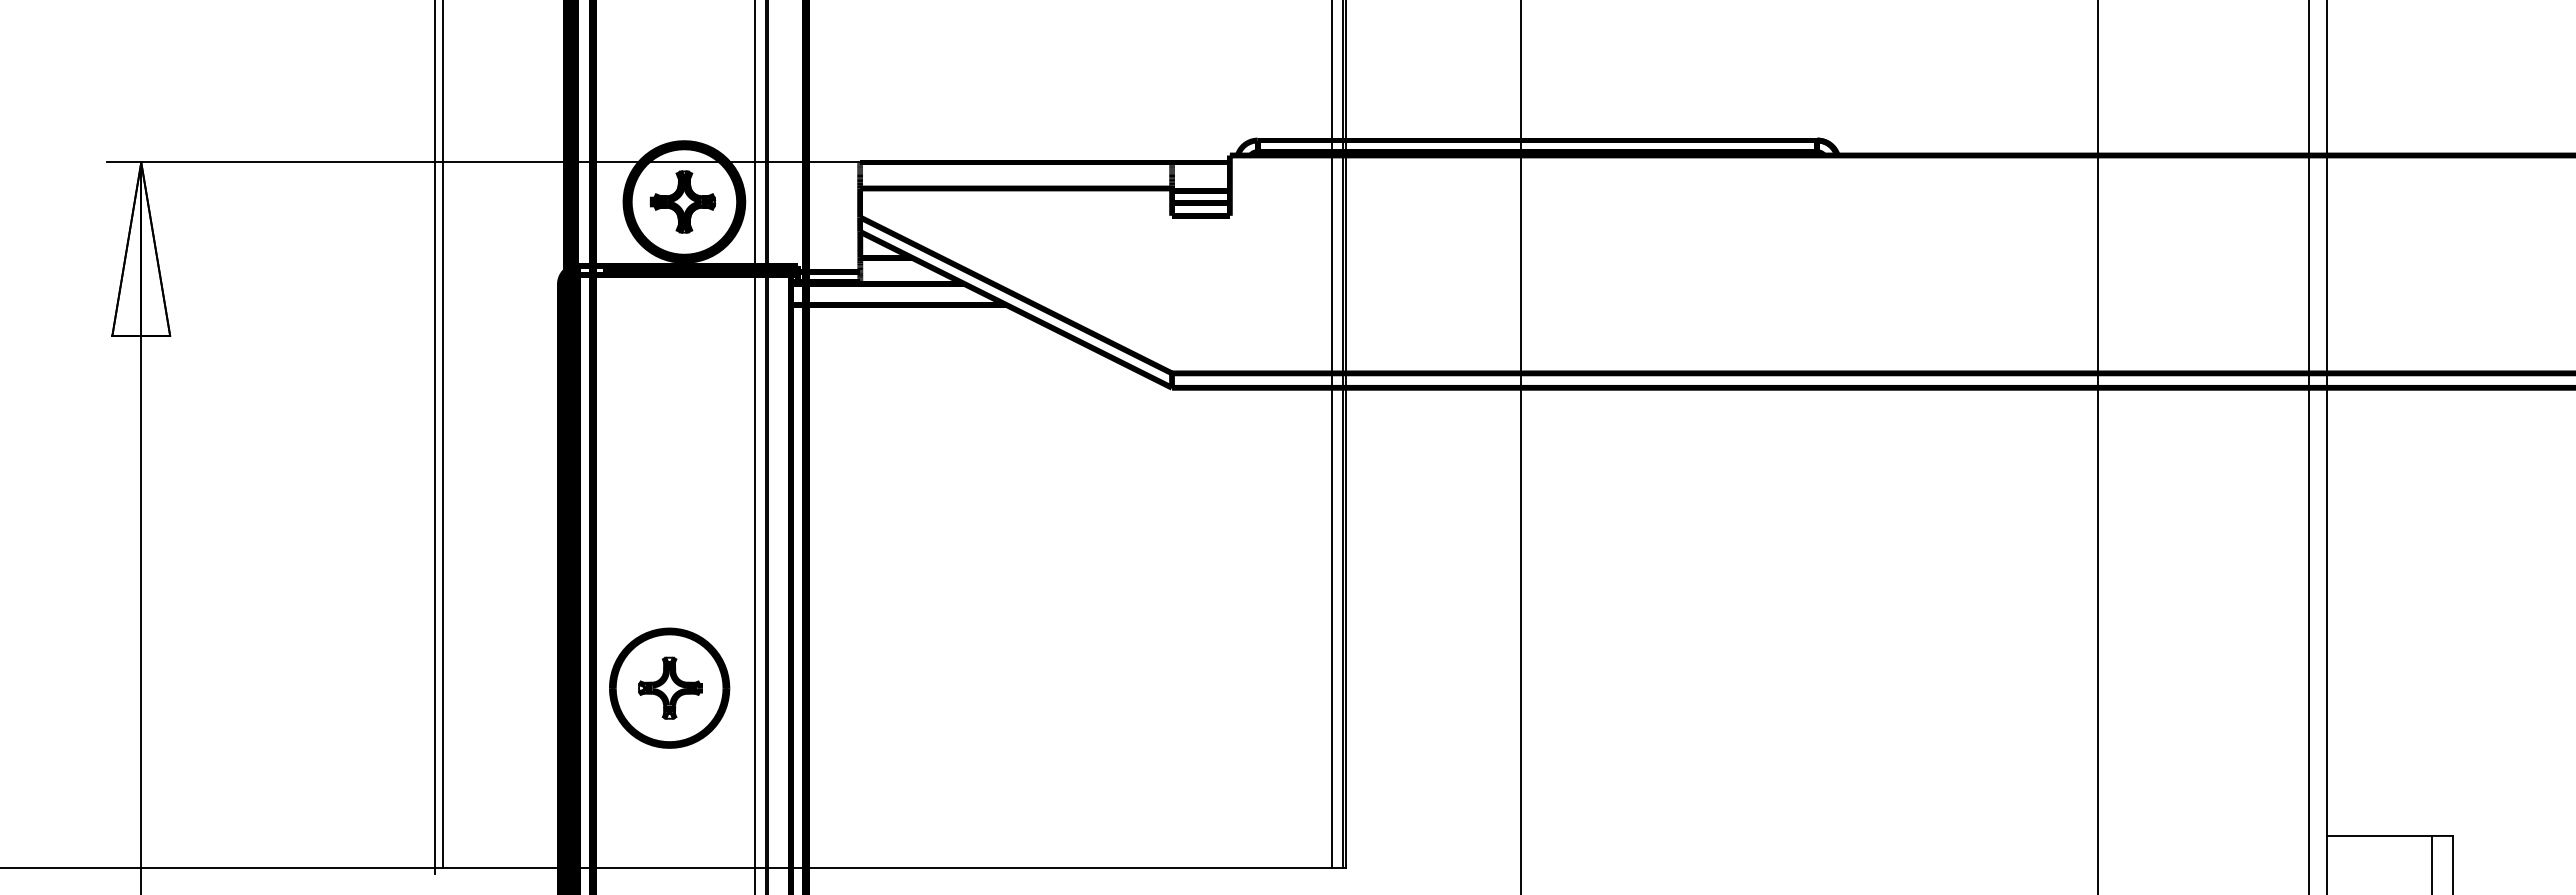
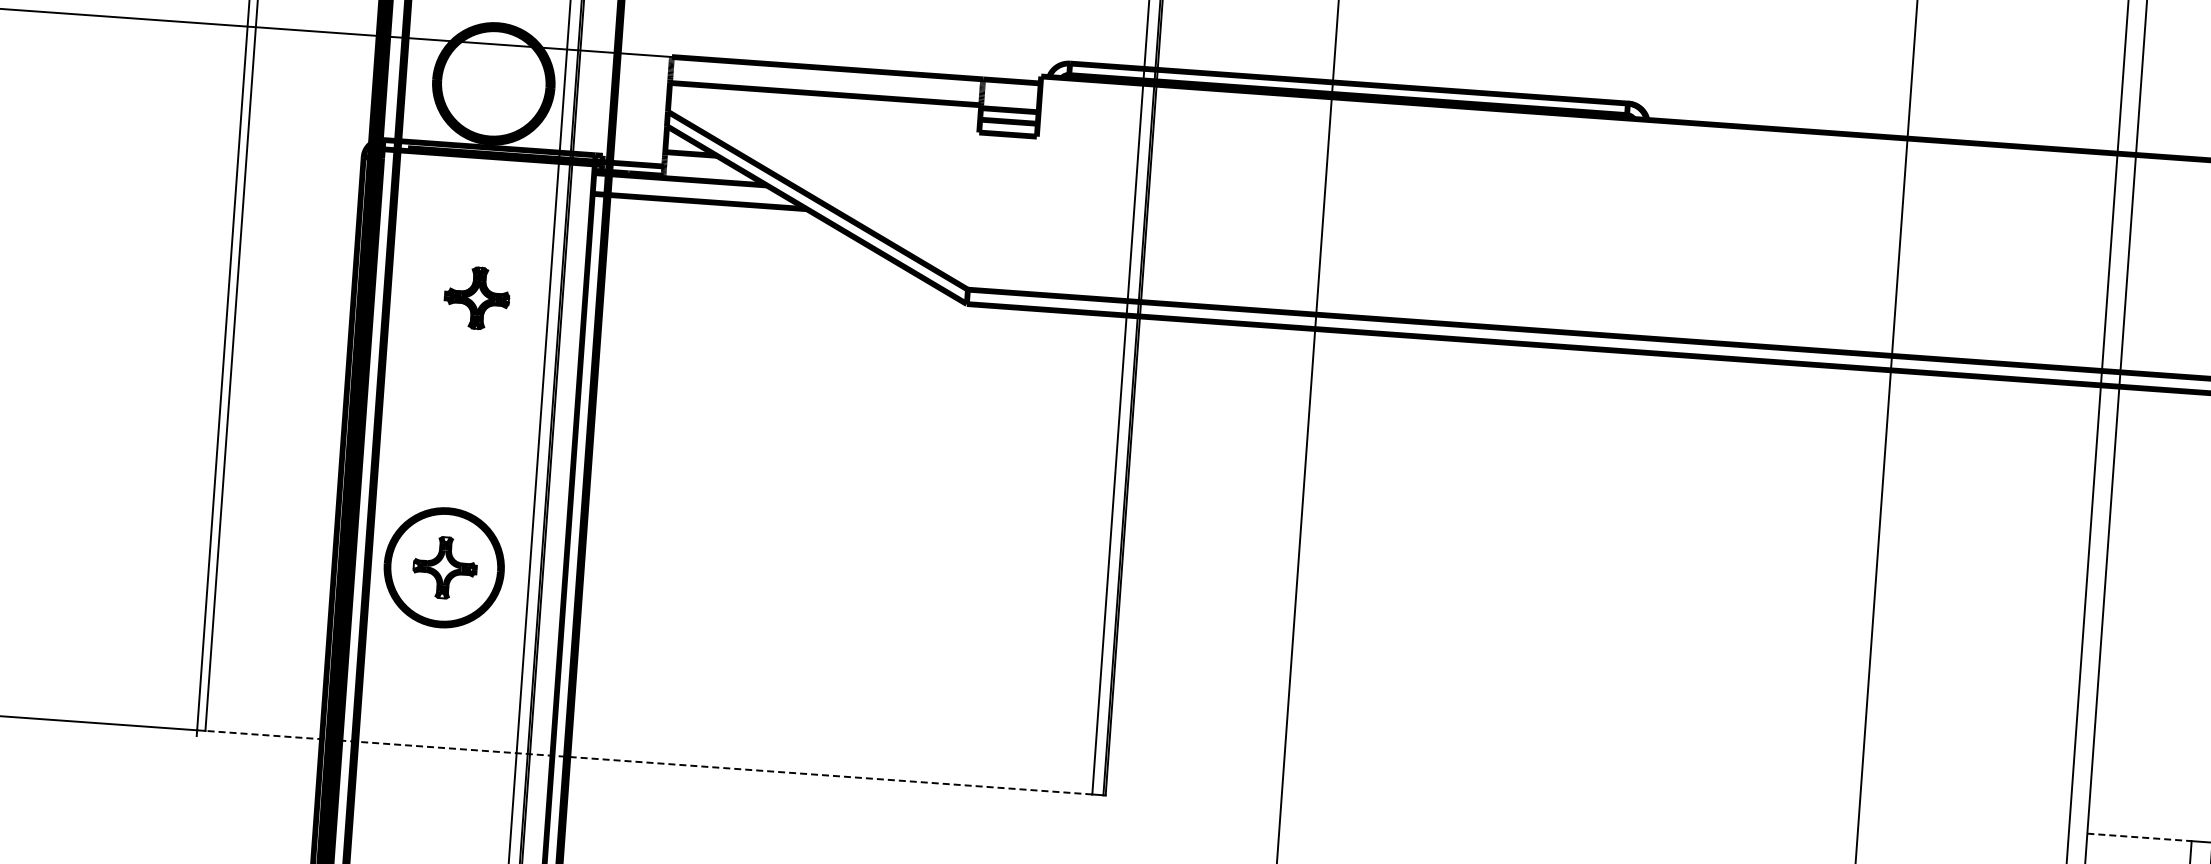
part: (682, 201) -> (476, 297), moved
line: (2380, 835) -> (2140, 837), solid -> dashed
line: (887, 867) -> (648, 762), solid -> dashed

